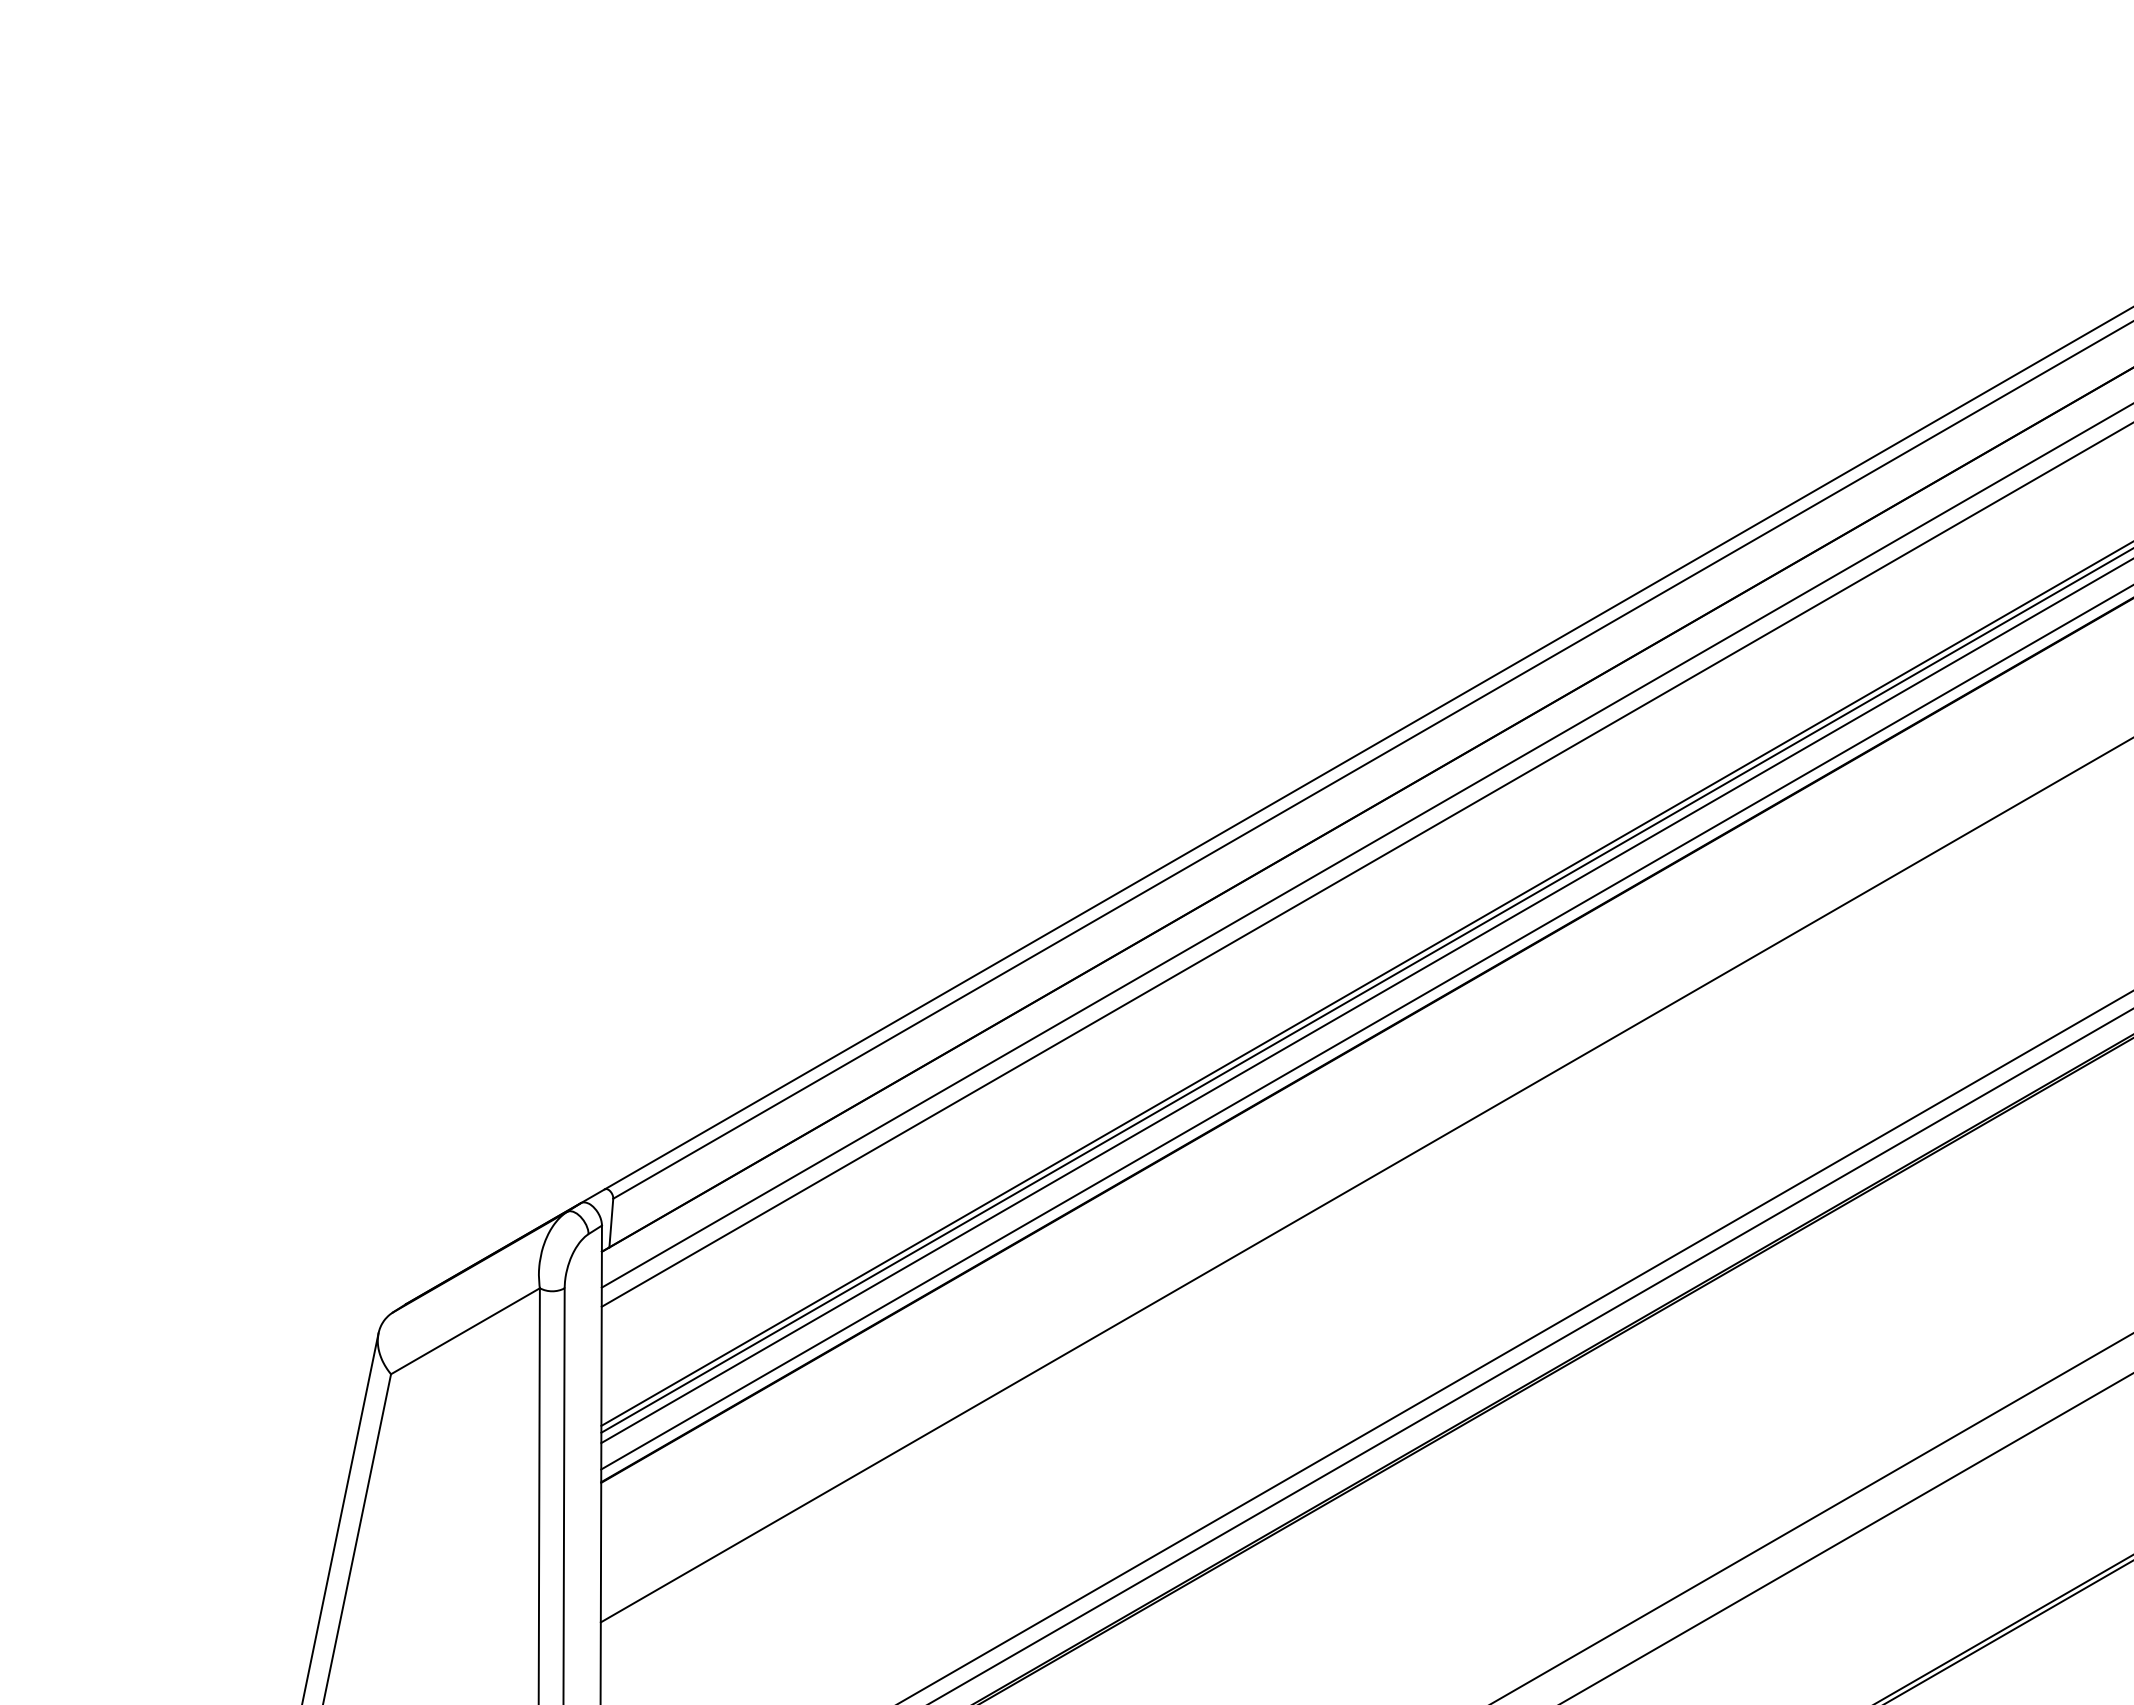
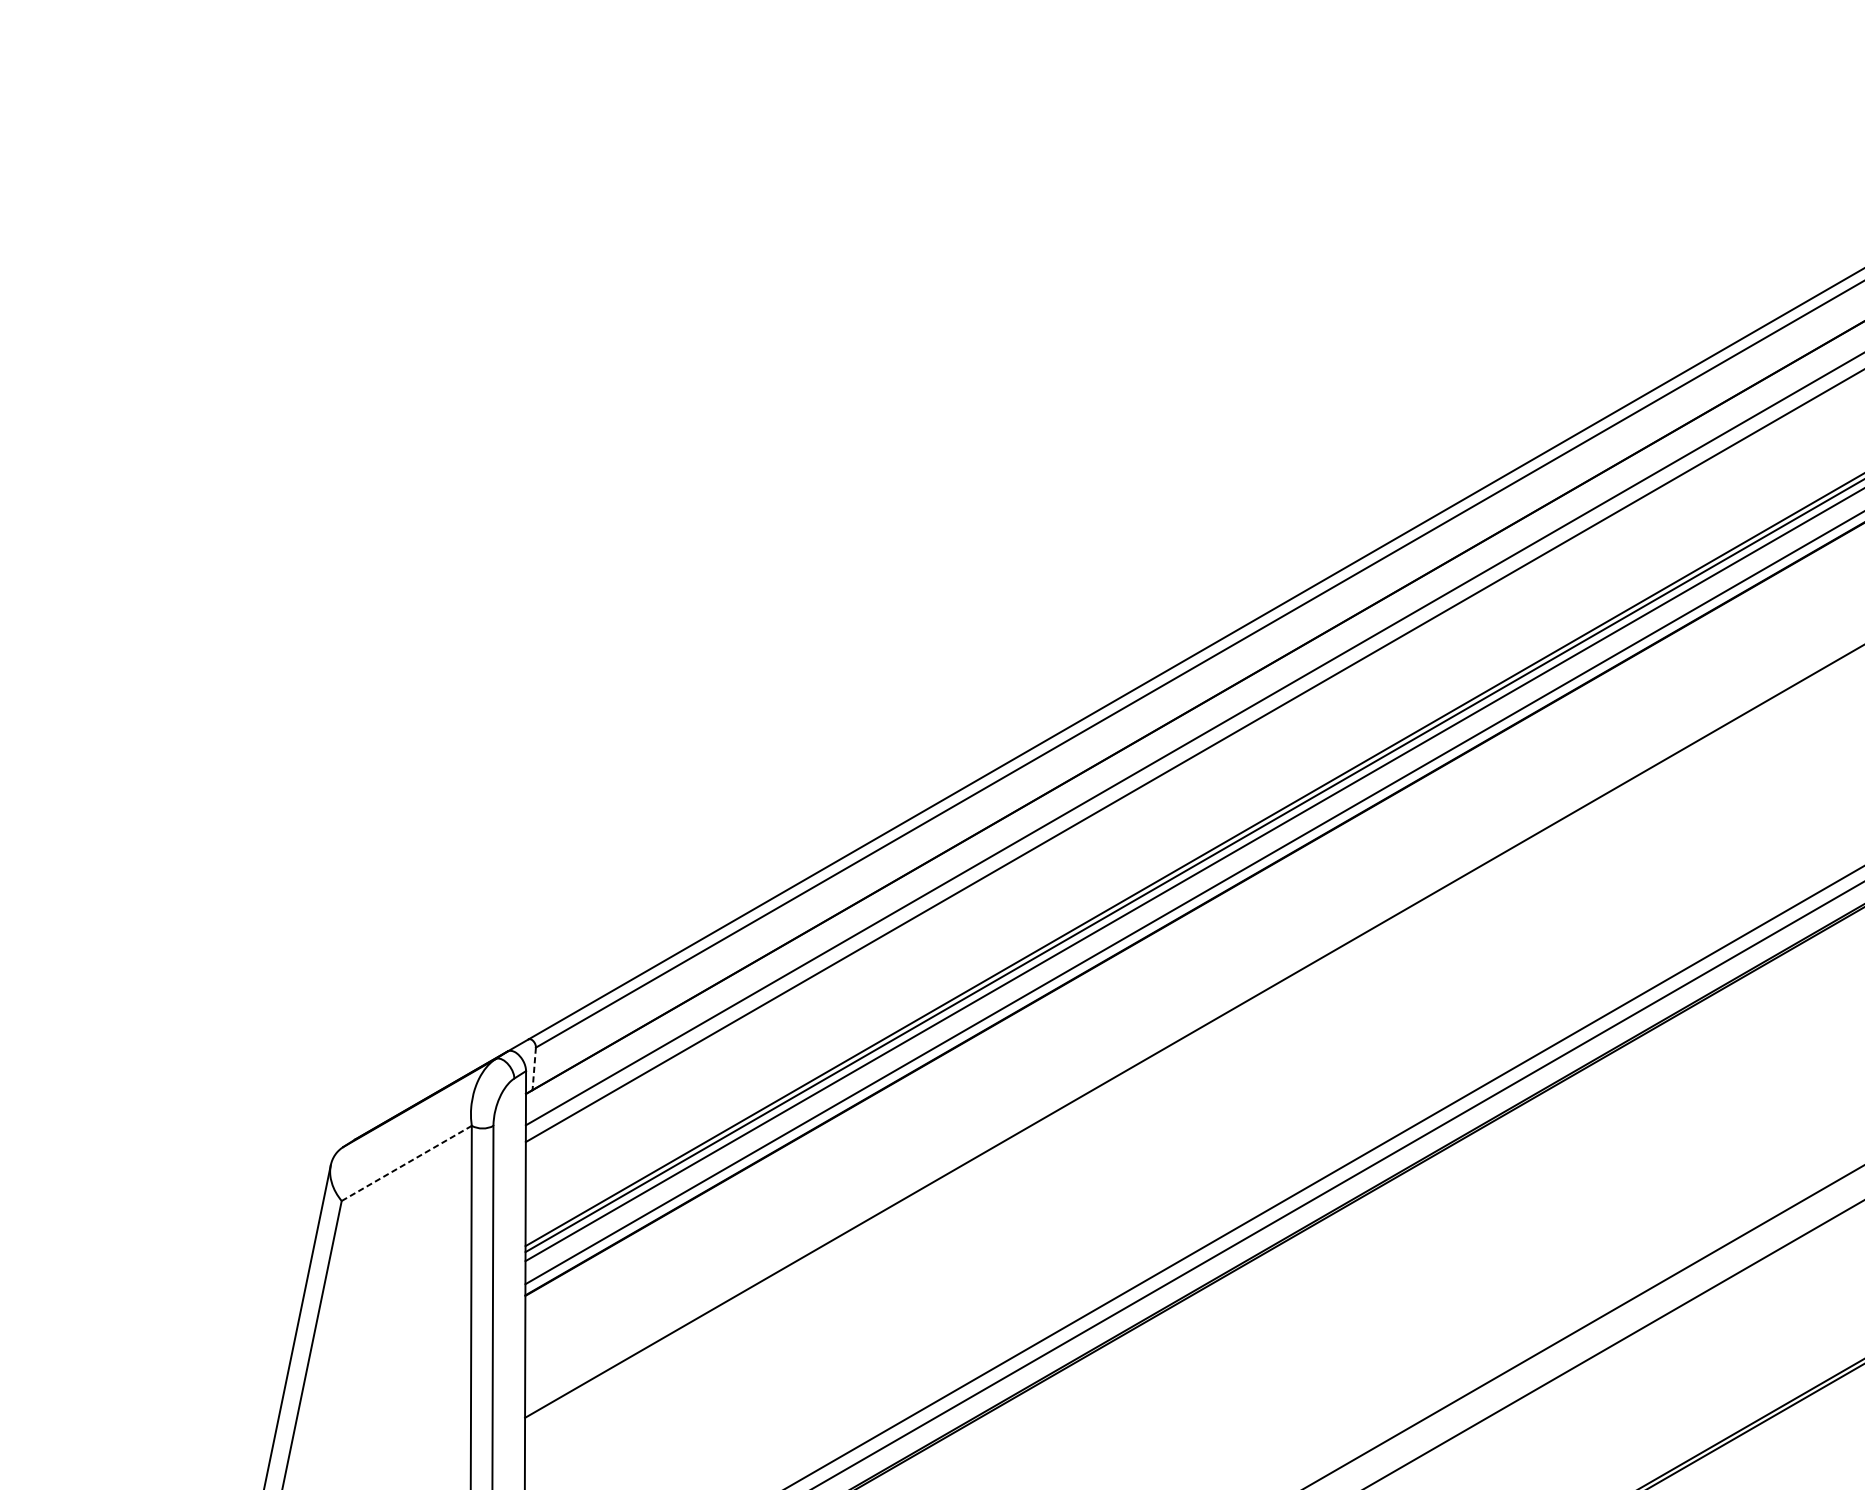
line: (611, 1223) -> (534, 1069), solid -> dashed
line: (465, 1331) -> (406, 1163), solid -> dashed

